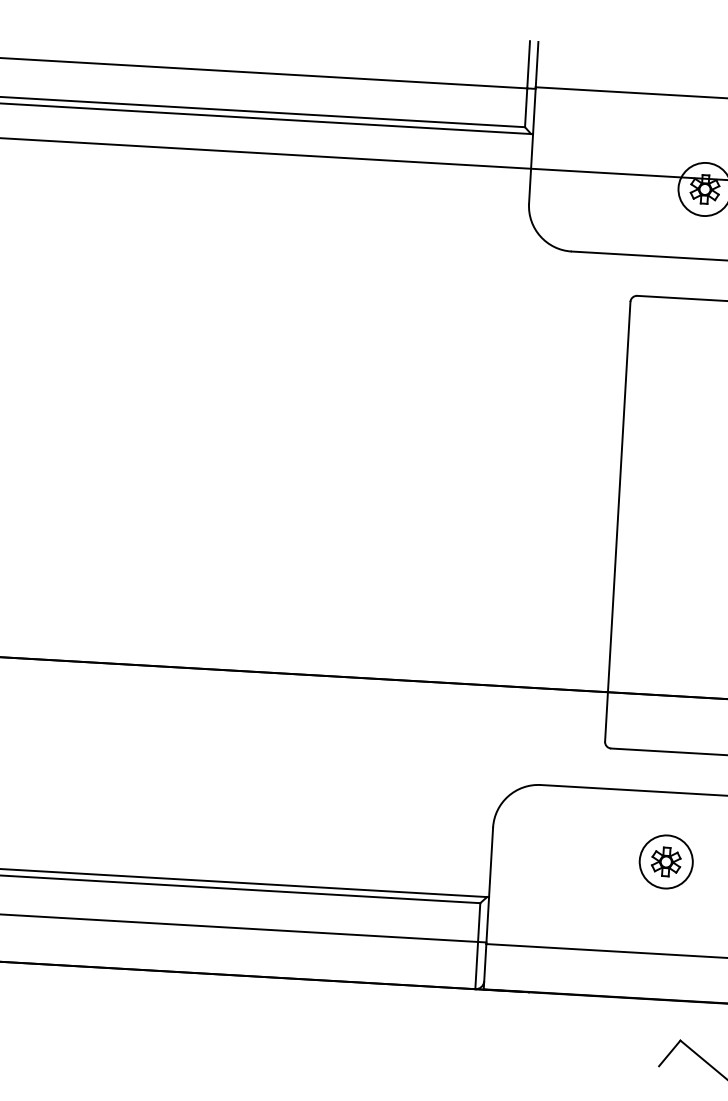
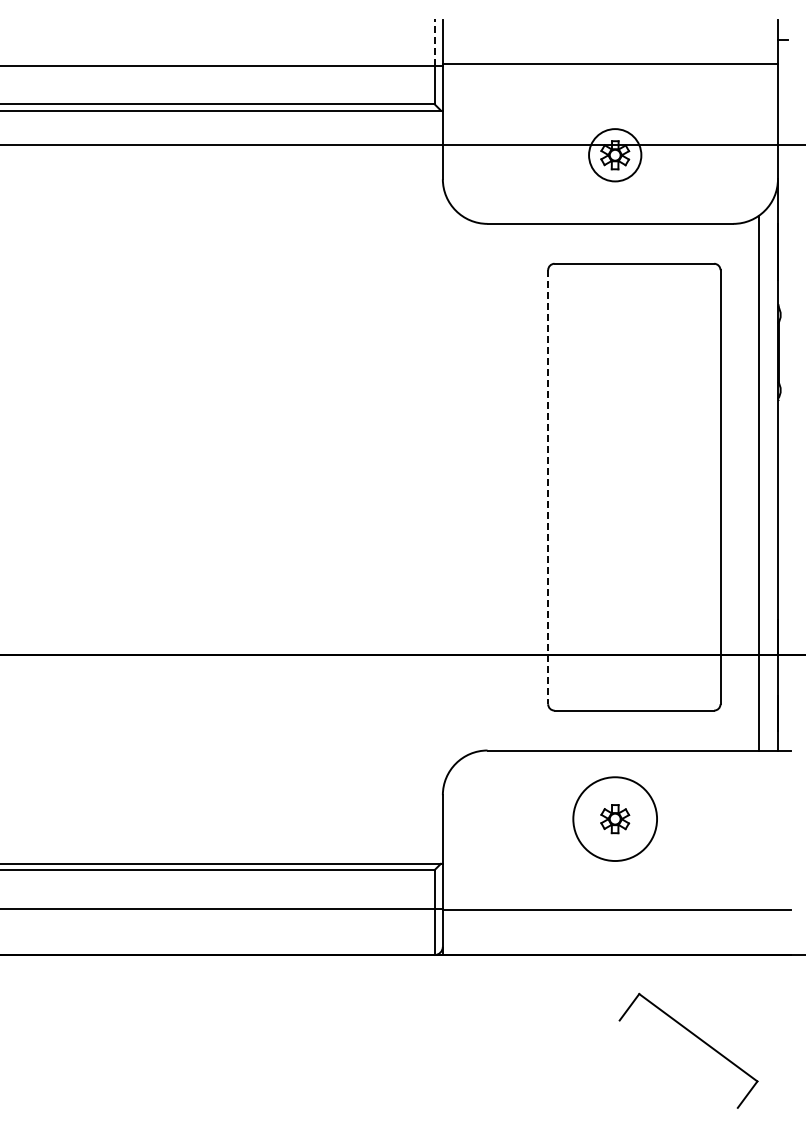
line: (528, 64) -> (434, 42), solid -> dashed
line: (618, 522) -> (548, 487), solid -> dashed
circle: (666, 861) -> (615, 818), size x1.6

